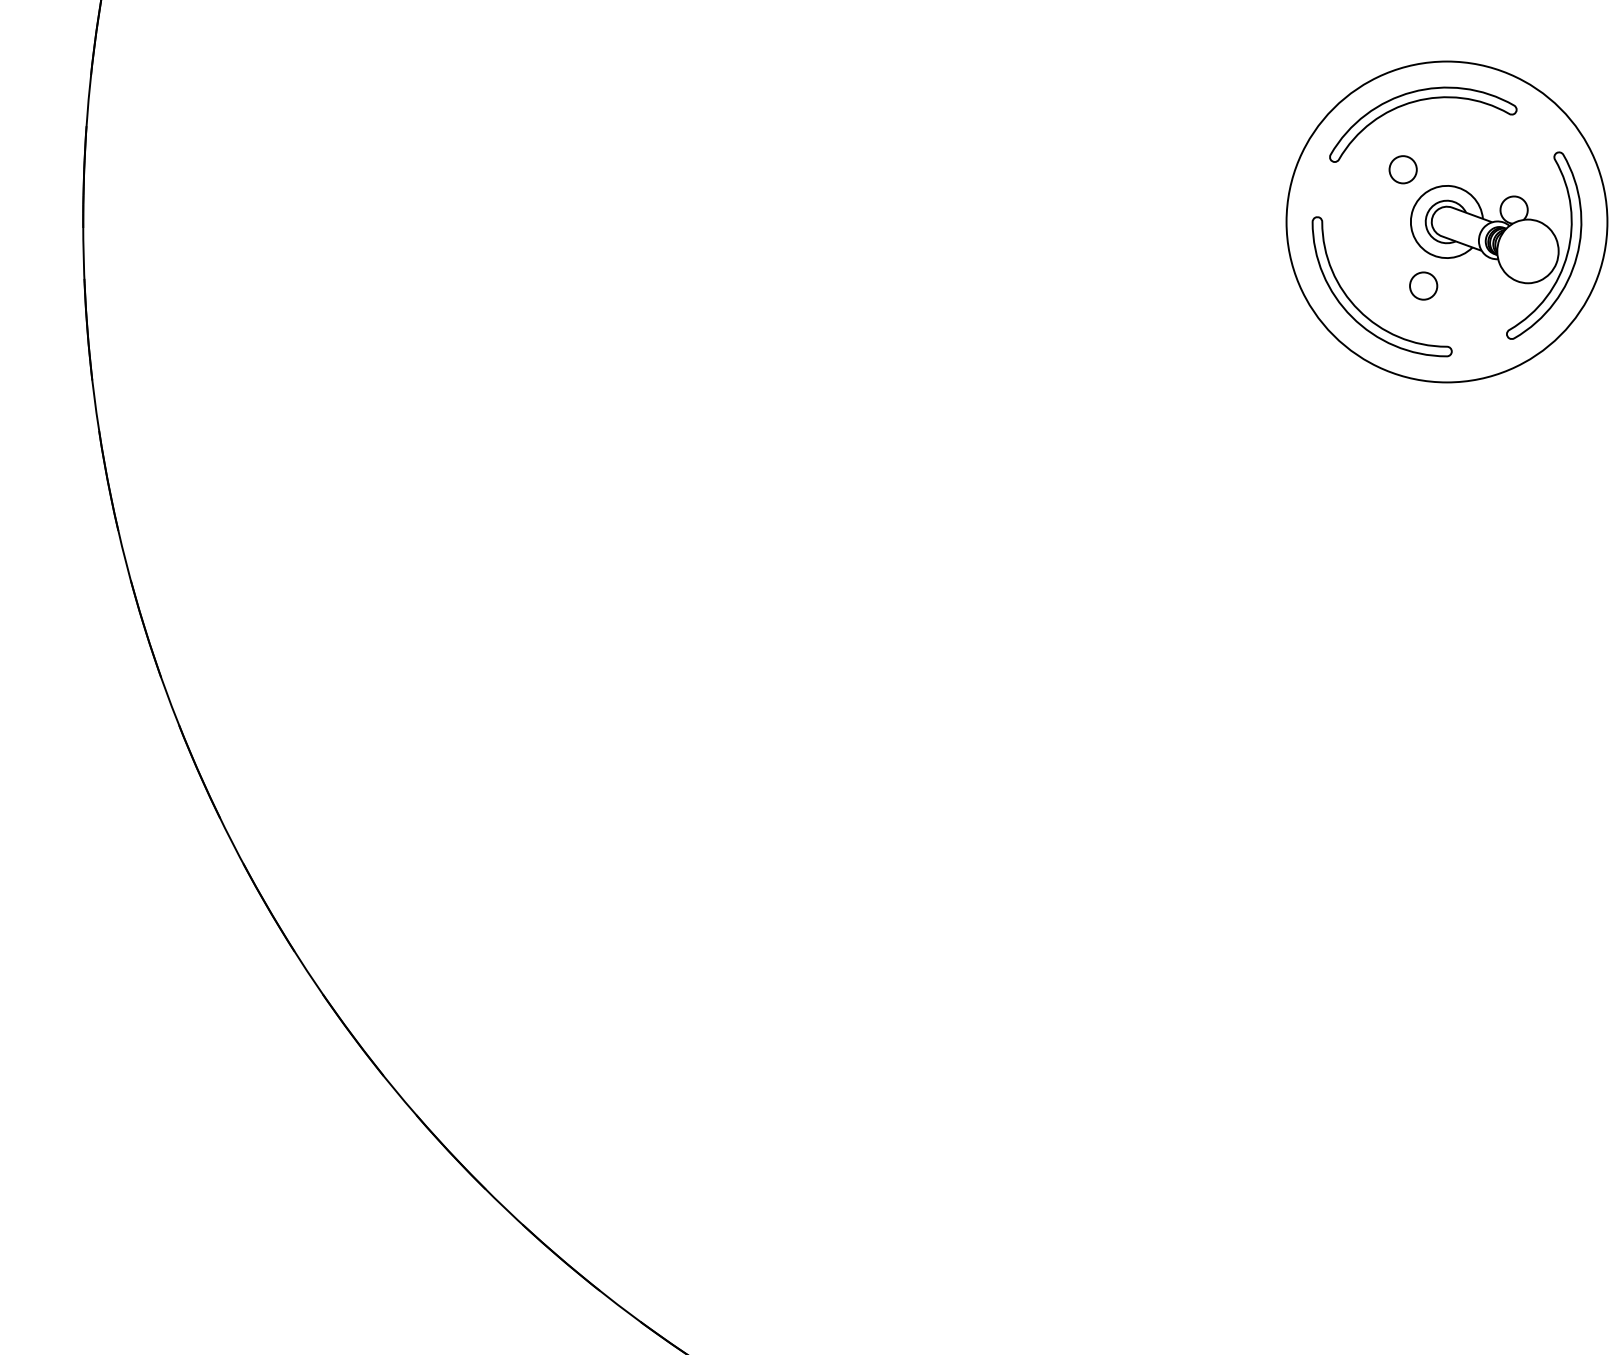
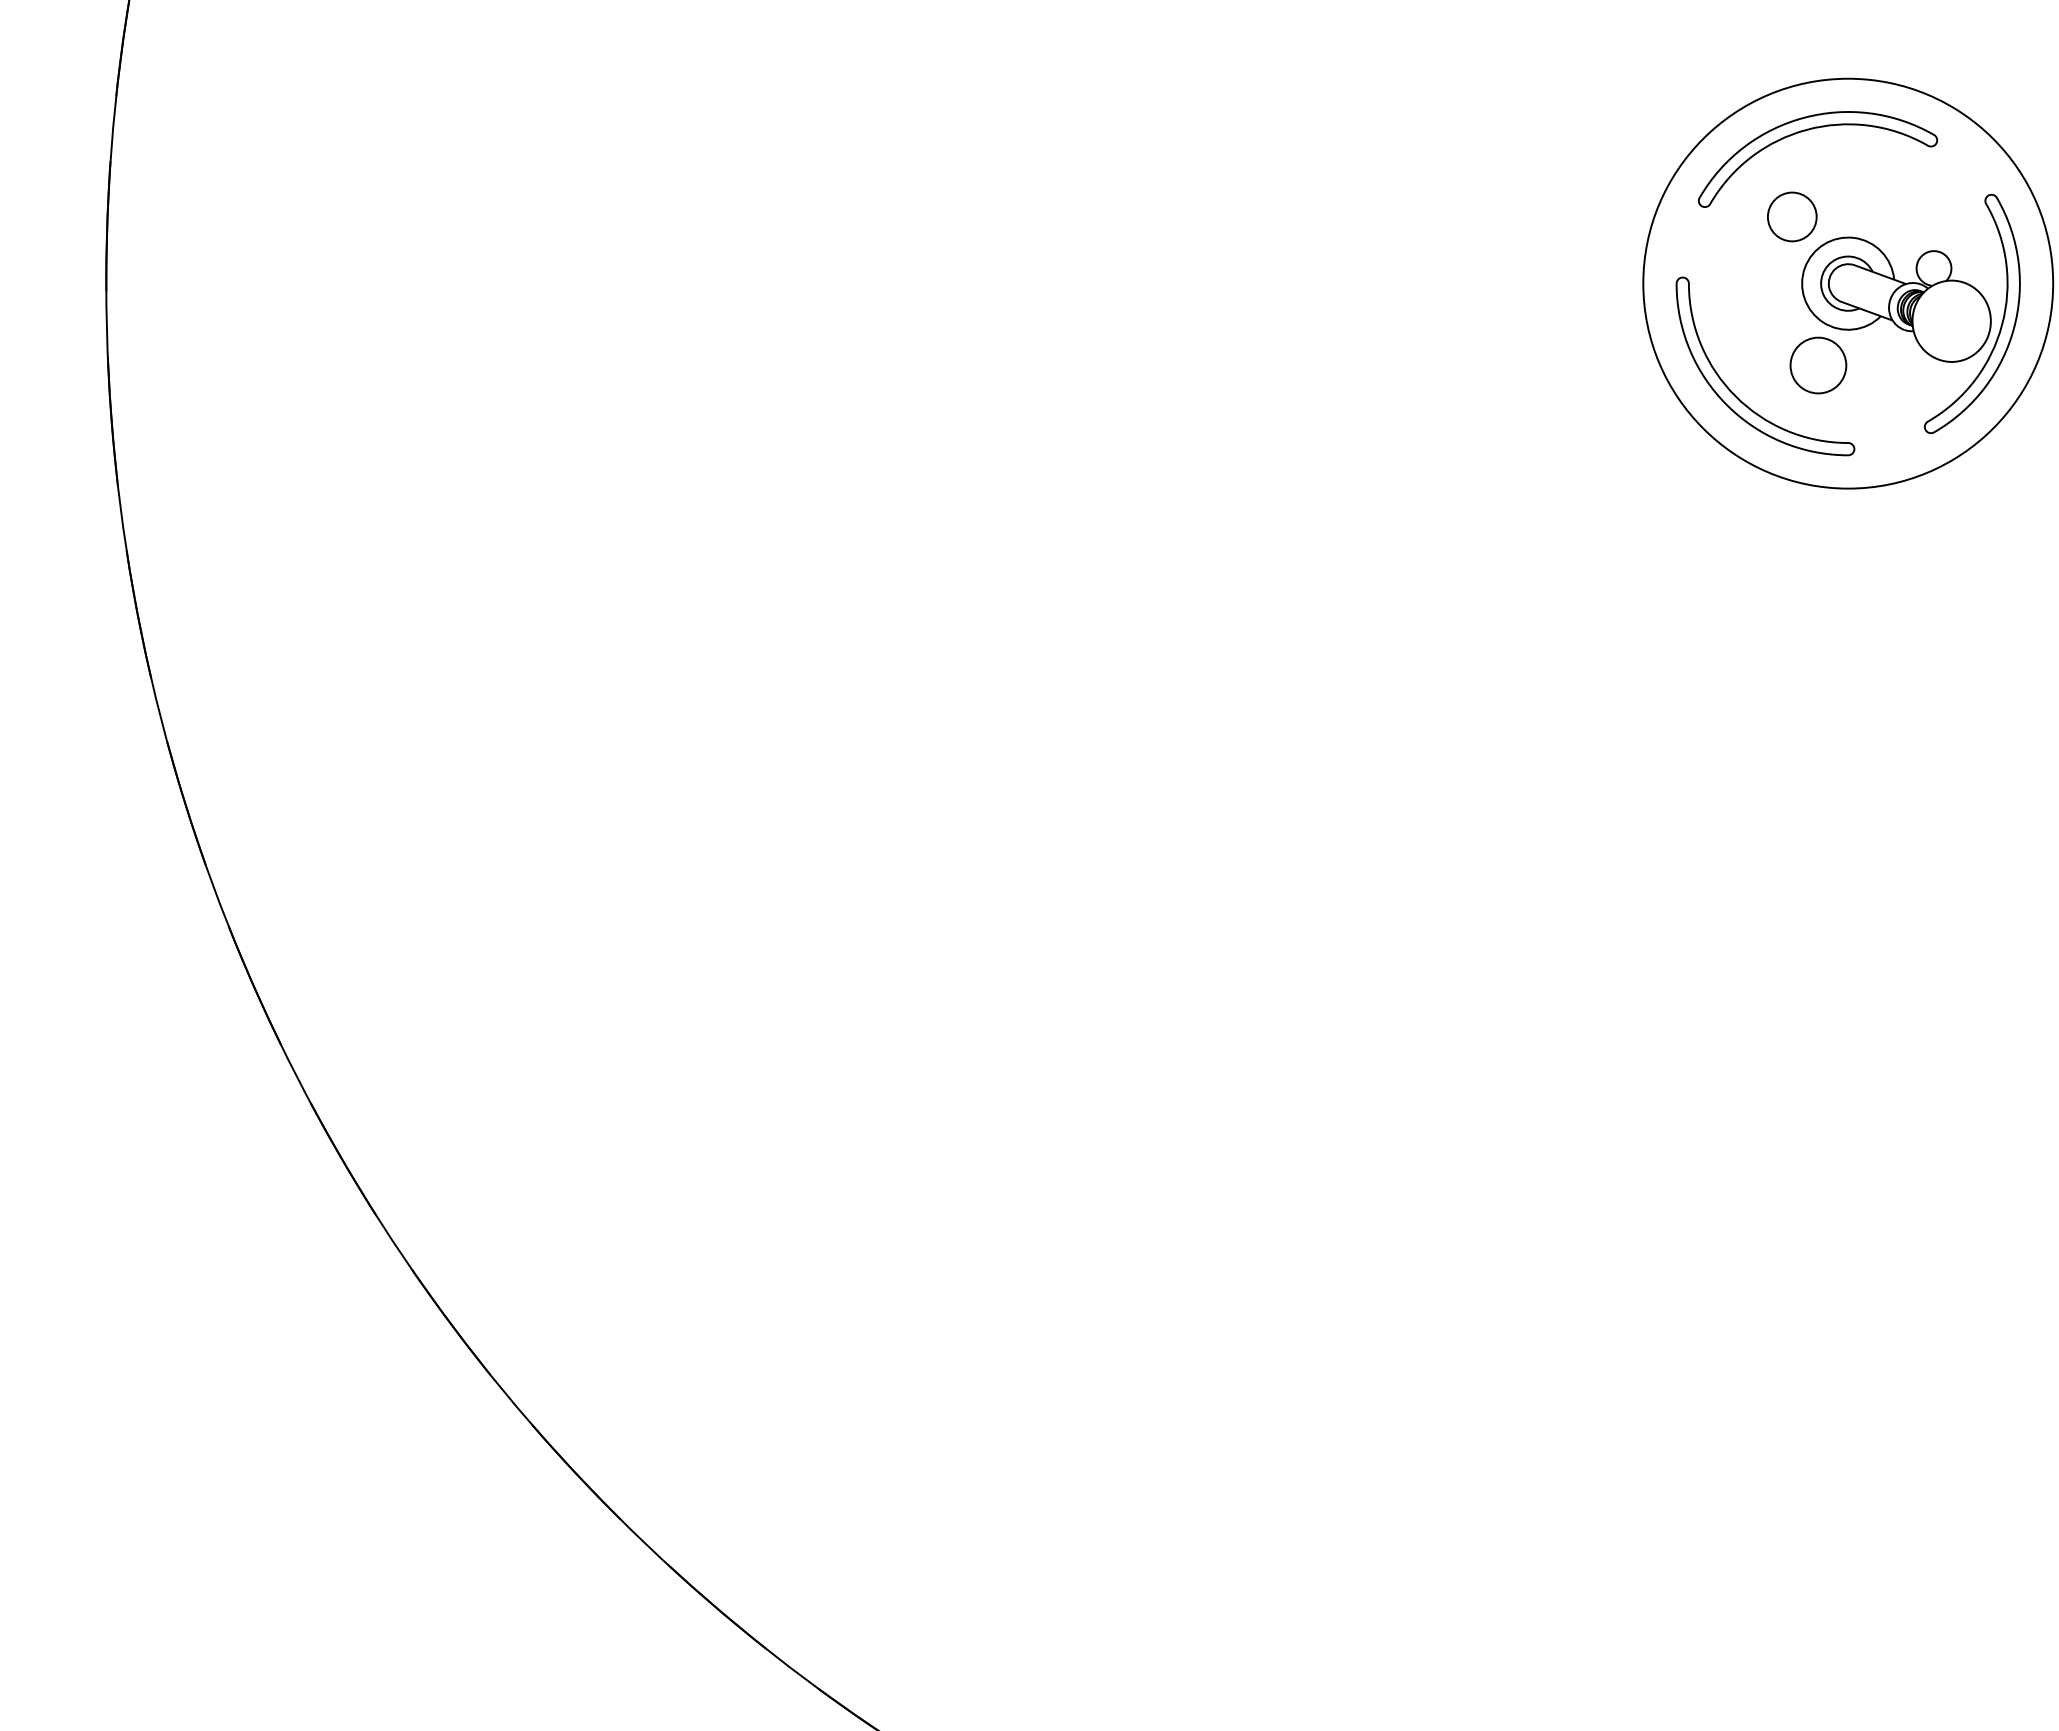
circle: (1402, 169) -> (1791, 216), size x1.4
circle: (1423, 285) -> (1818, 364), size x1.6

